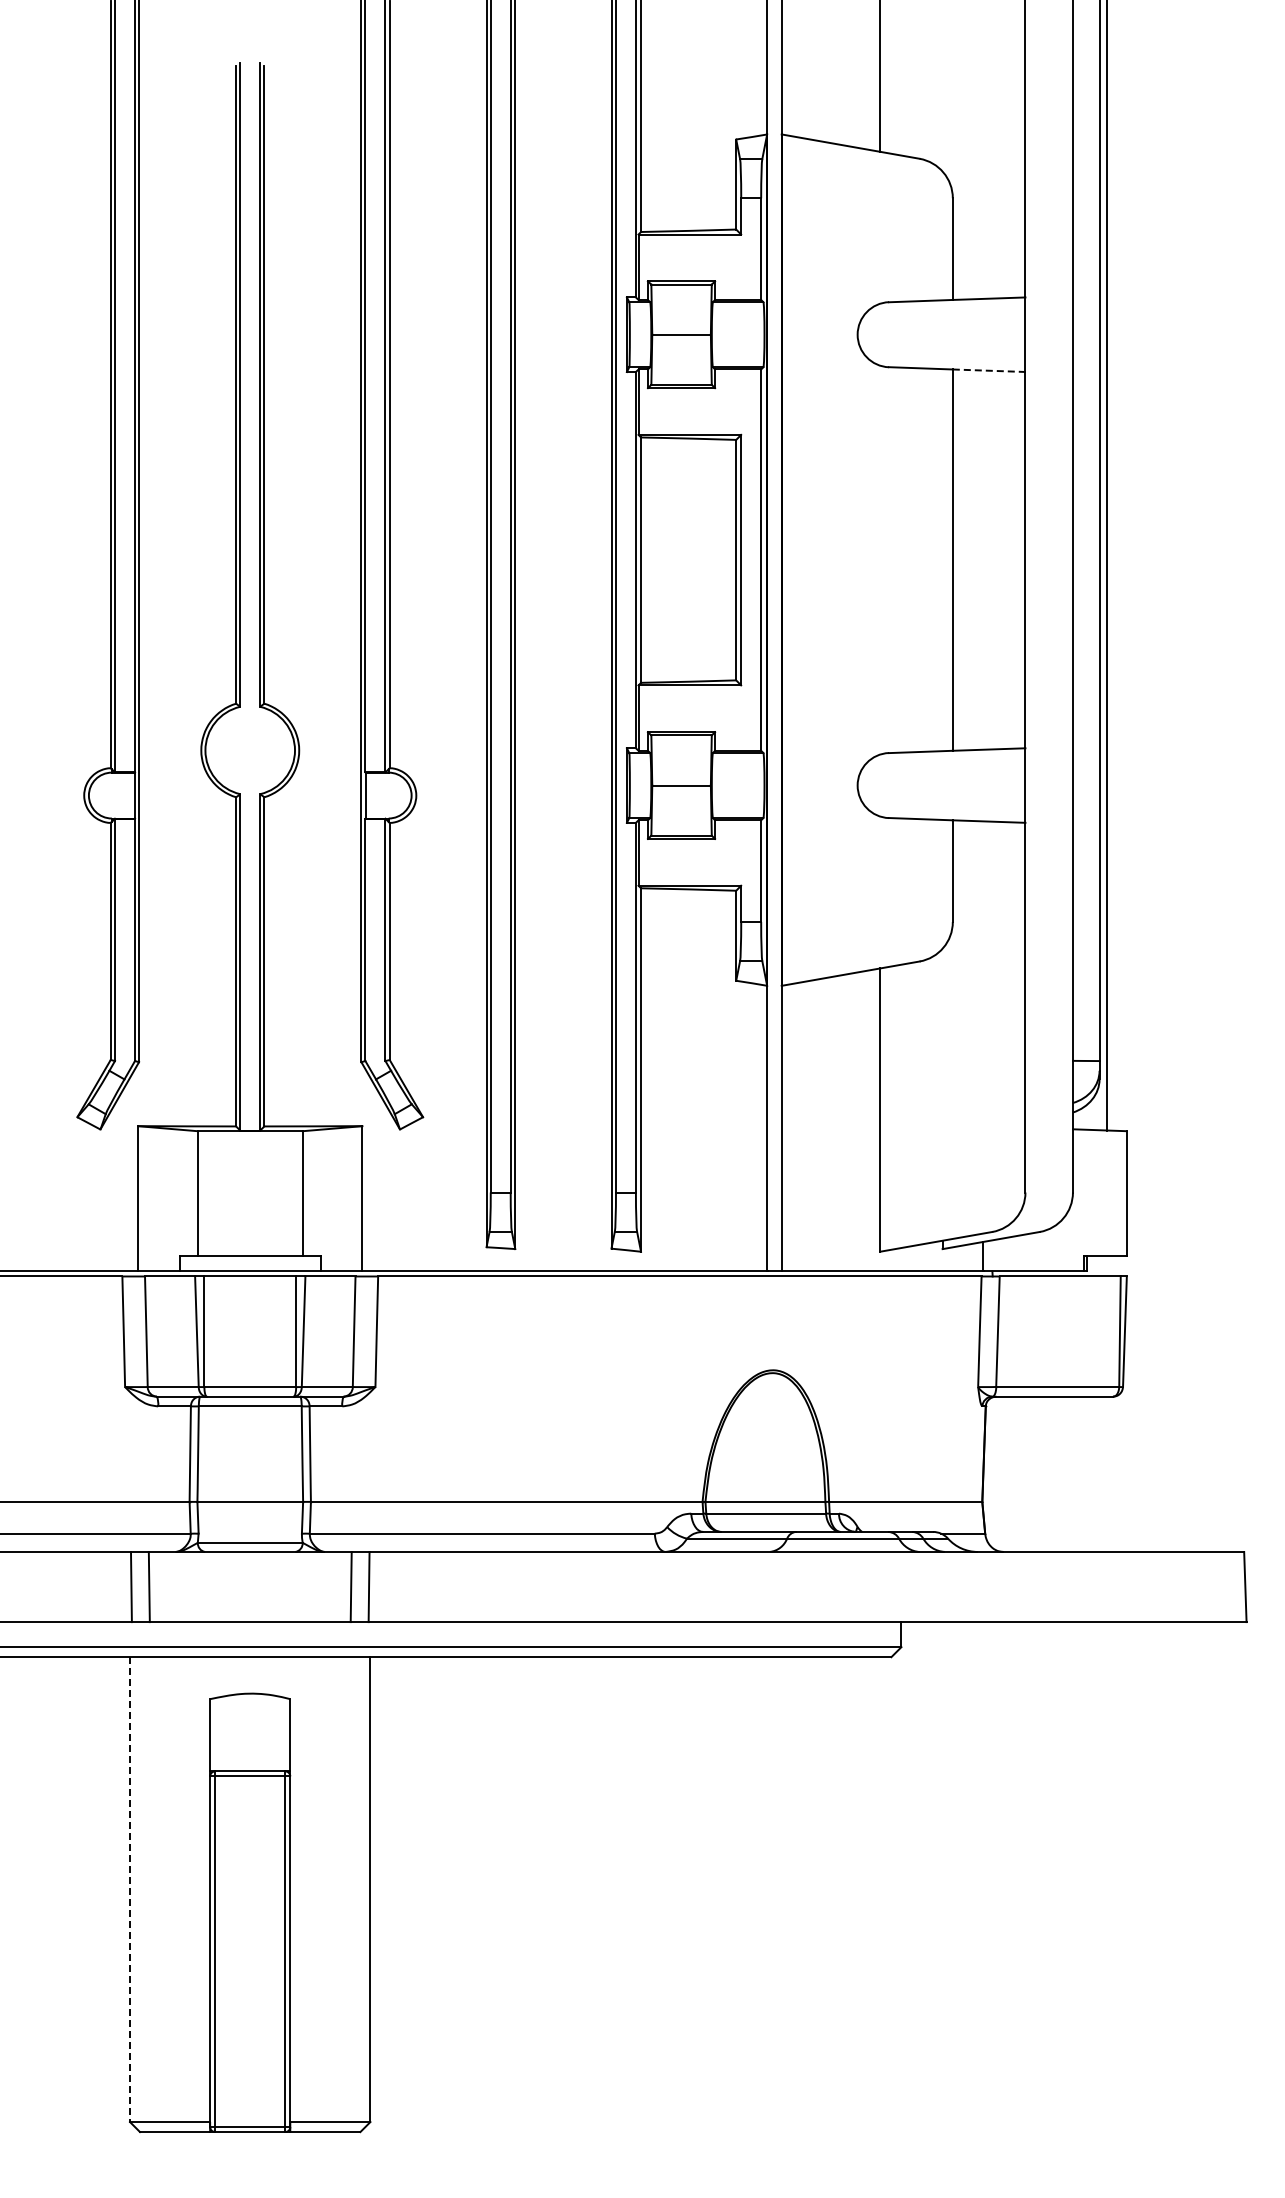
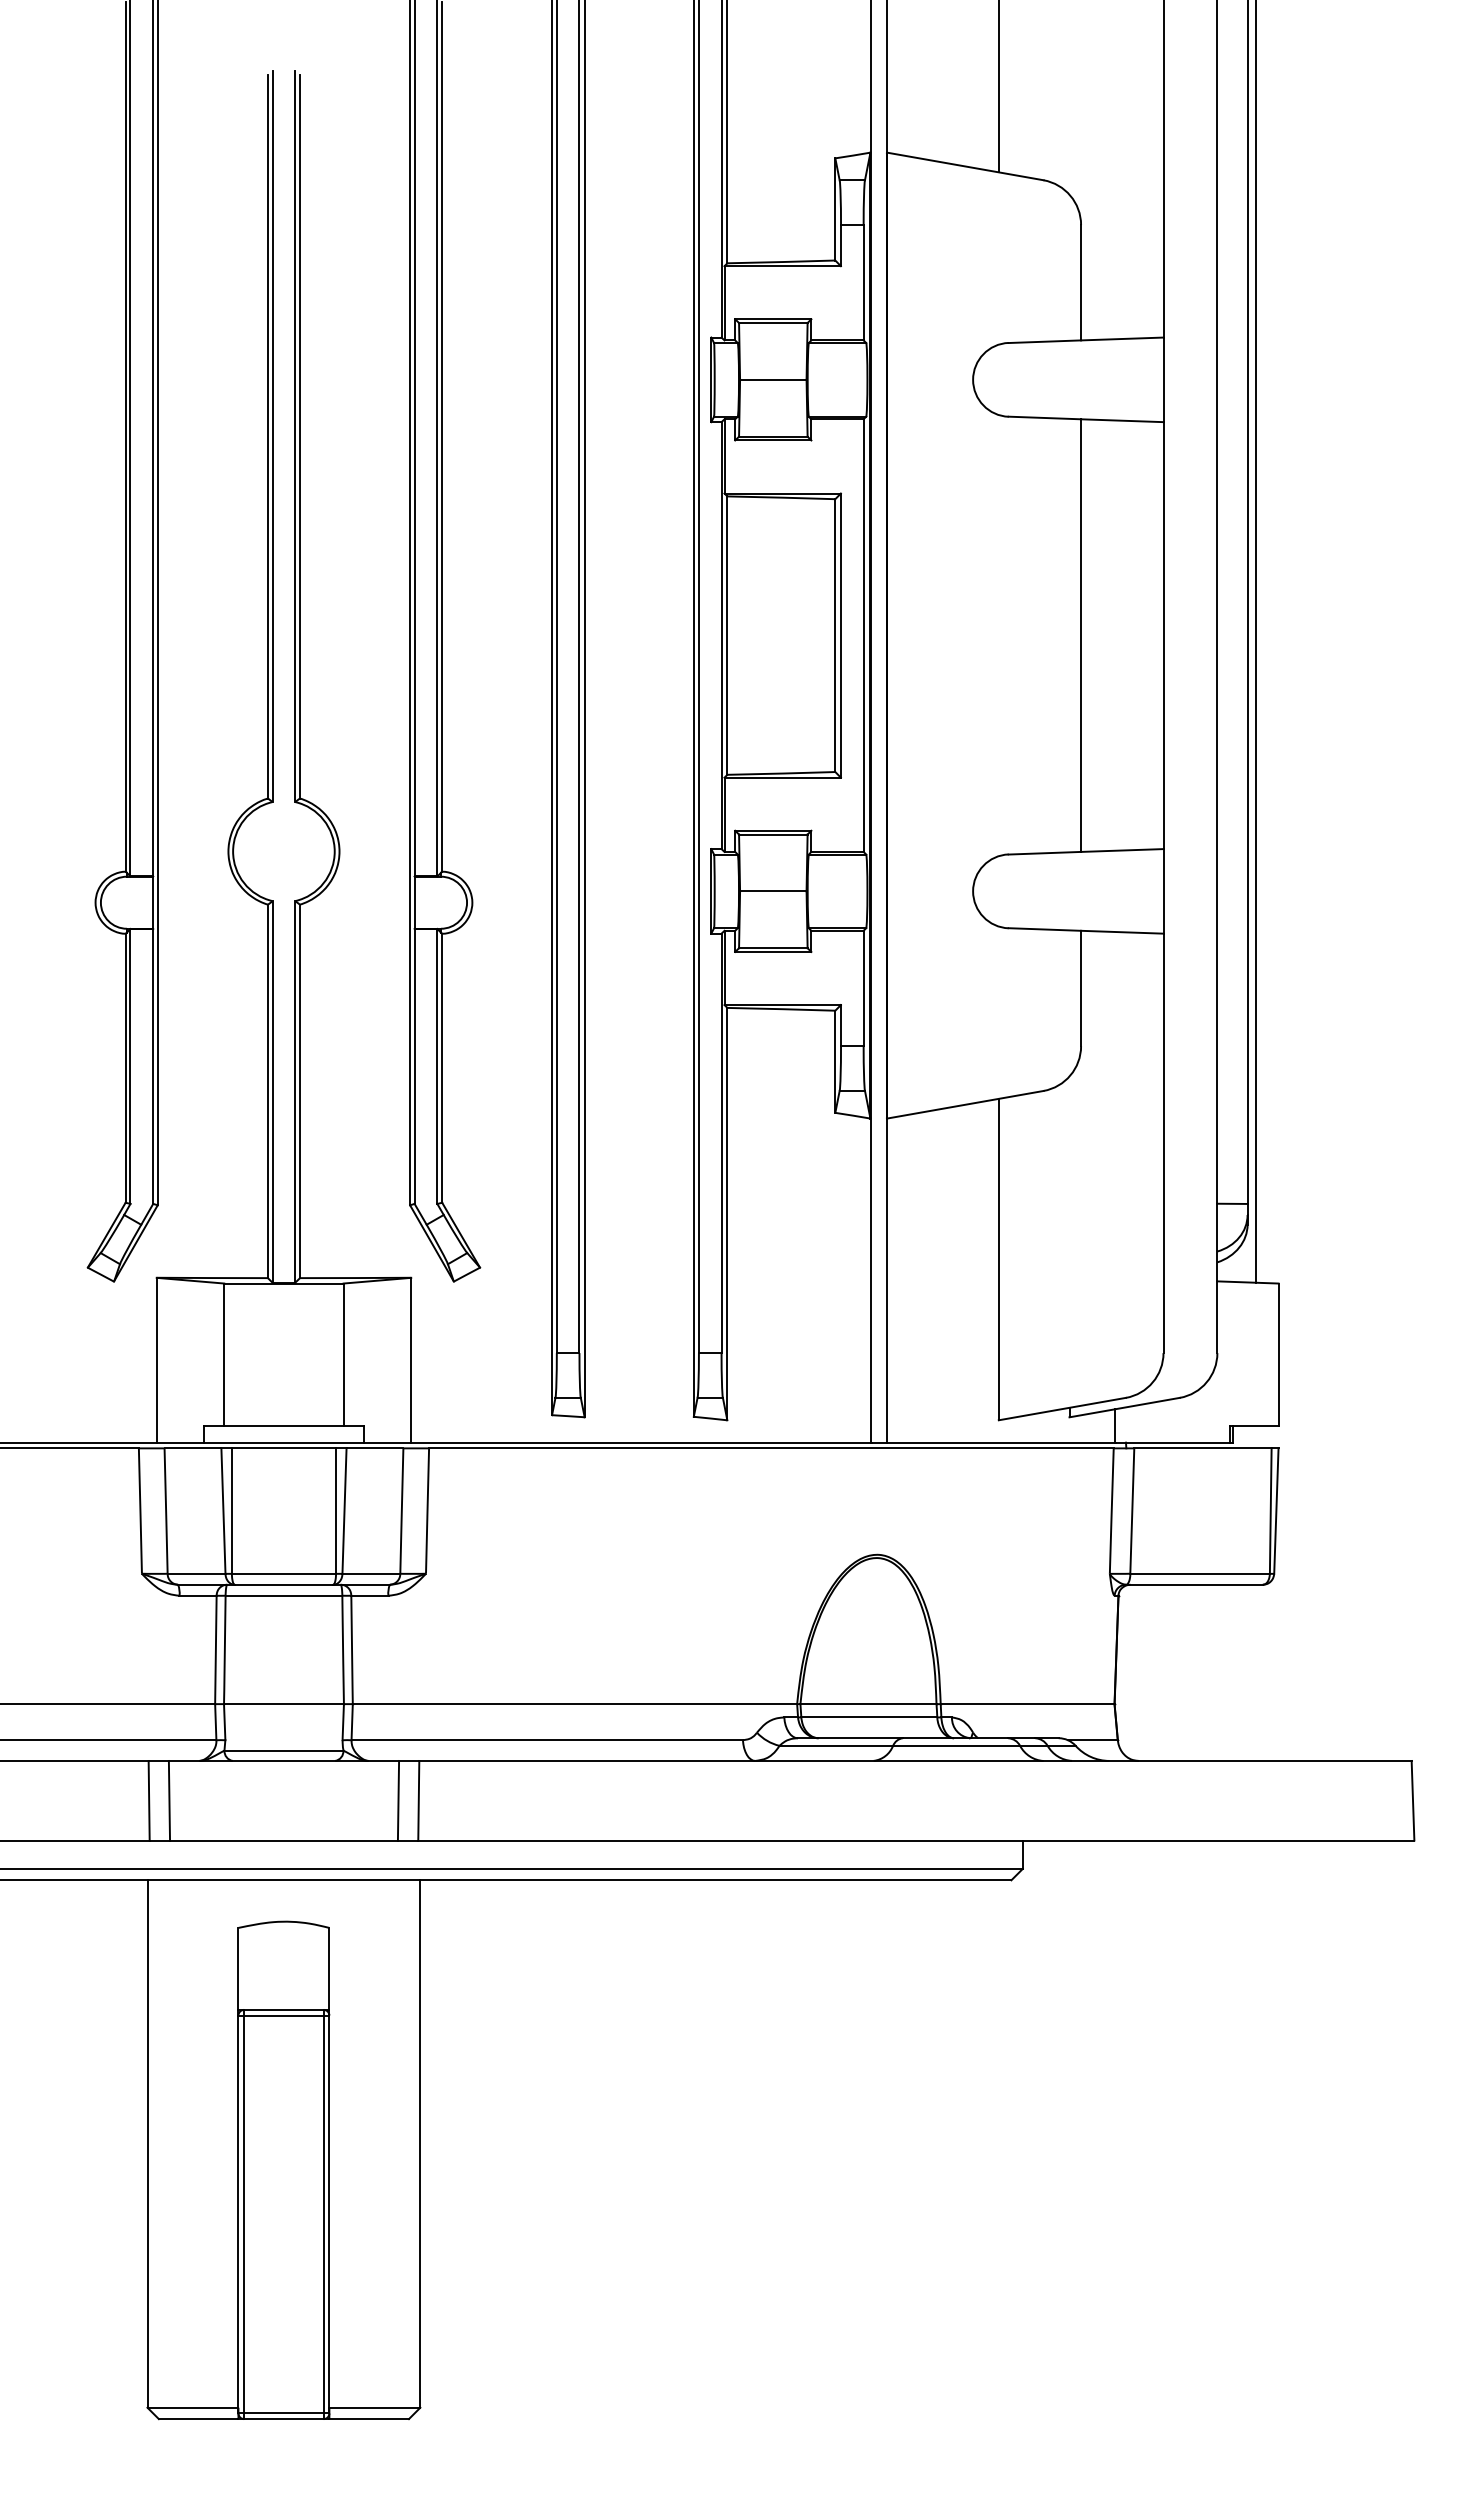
line: (989, 370) -> (1122, 420), dashed -> solid
line: (130, 1890) -> (148, 2145), dashed -> solid

